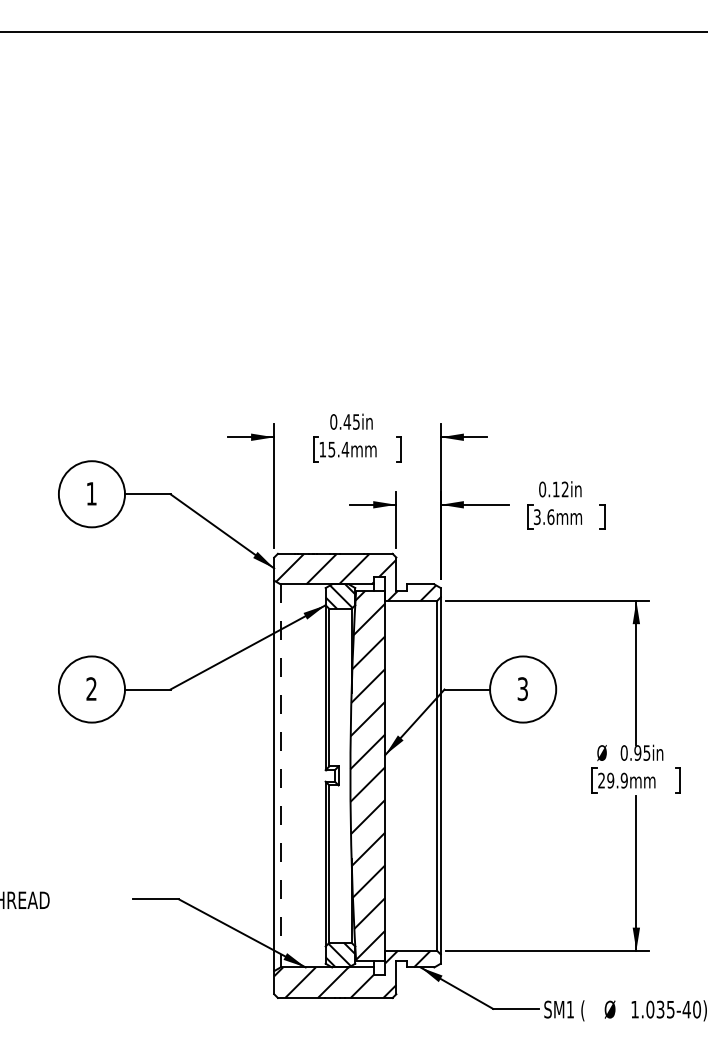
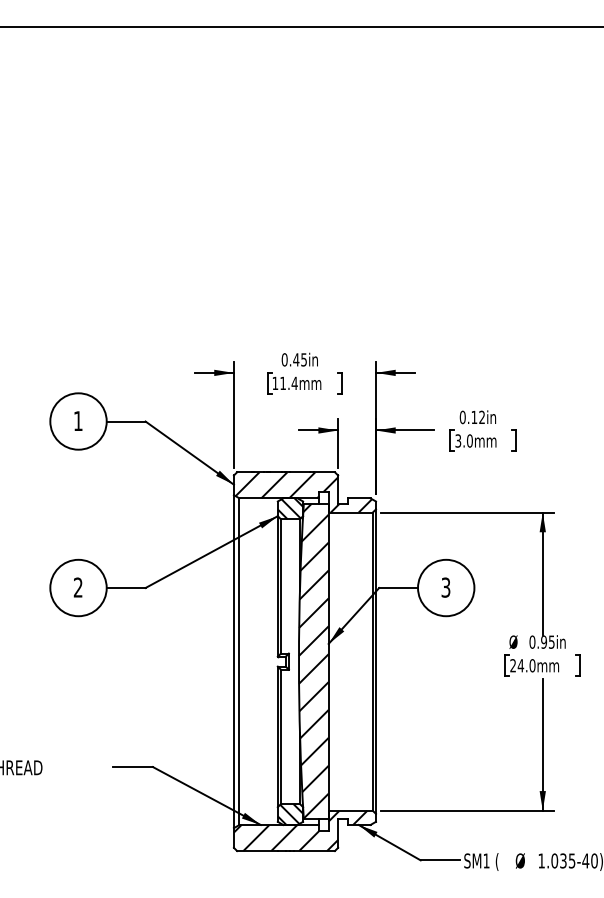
text: (331, 449) -> (282, 383), 15.4mm -> 11.4mm
text: (550, 516) -> (469, 440), 3.6mm -> 3.0mm
line: (280, 776) -> (239, 662), dashed -> solid
text: (617, 780) -> (526, 665), 29.9mm -> 24.0mm

